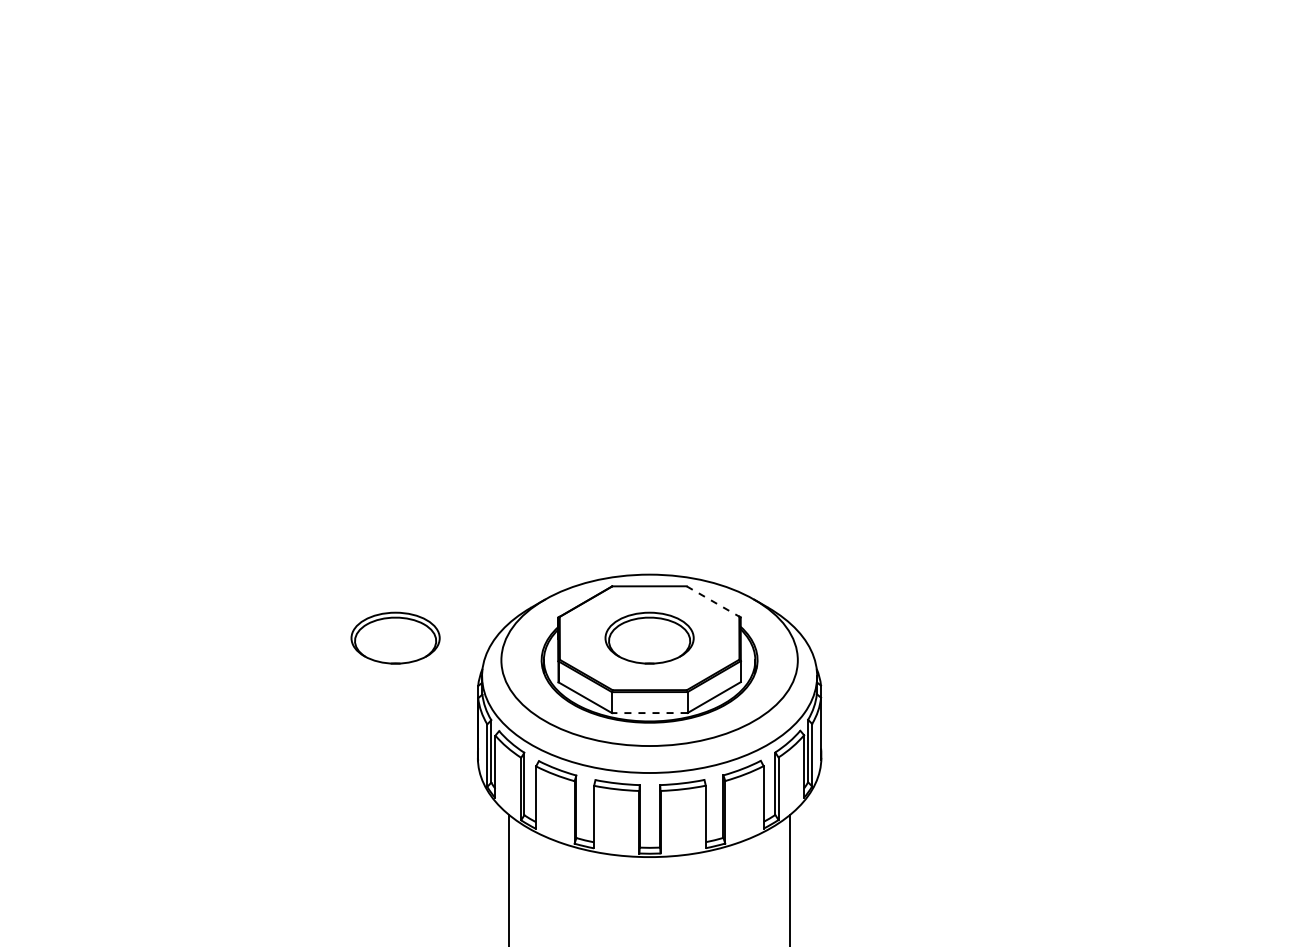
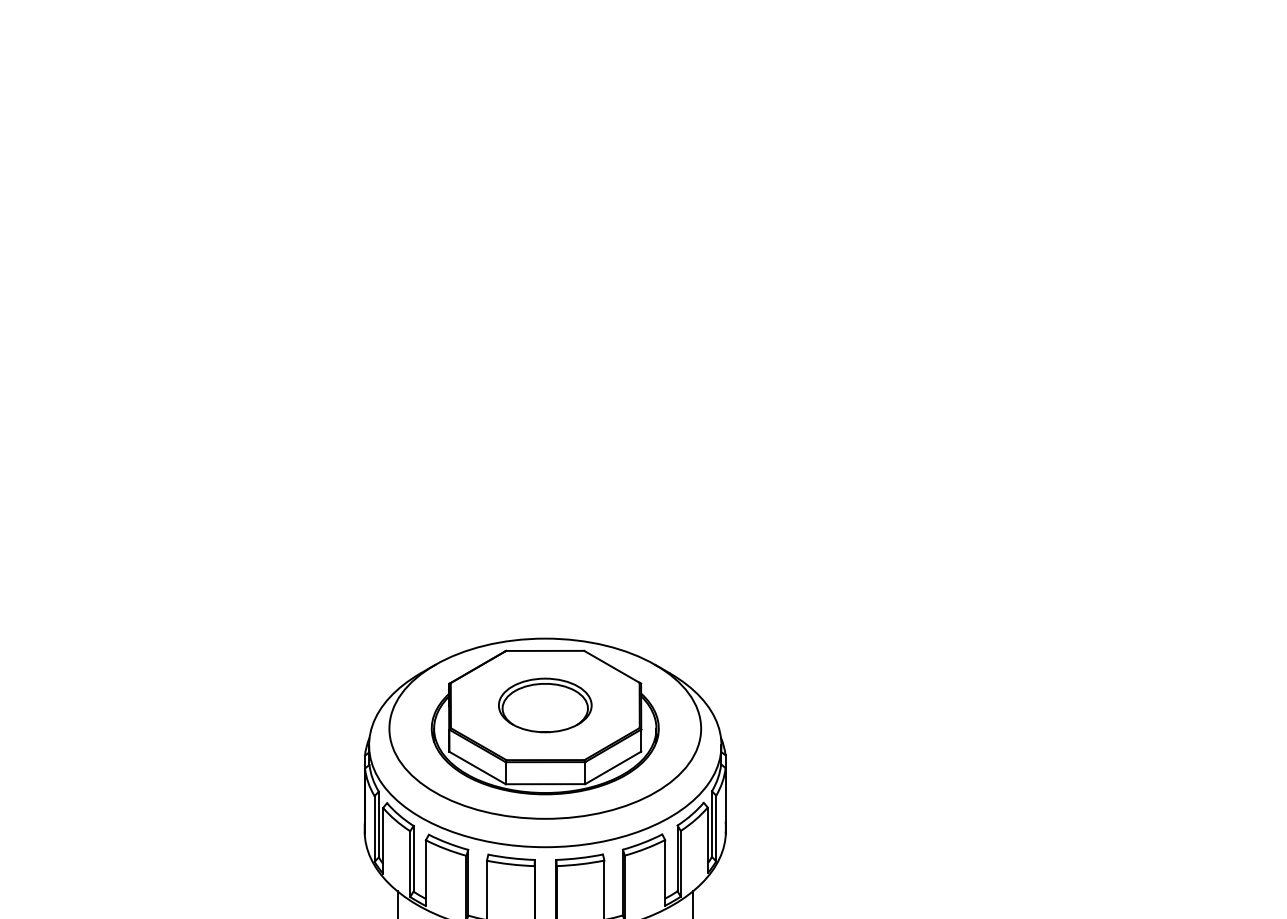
line: (713, 601) -> (612, 666), dashed -> solid
part: (395, 637) -> (278, 704), removed
line: (649, 713) -> (545, 784), dashed -> solid

